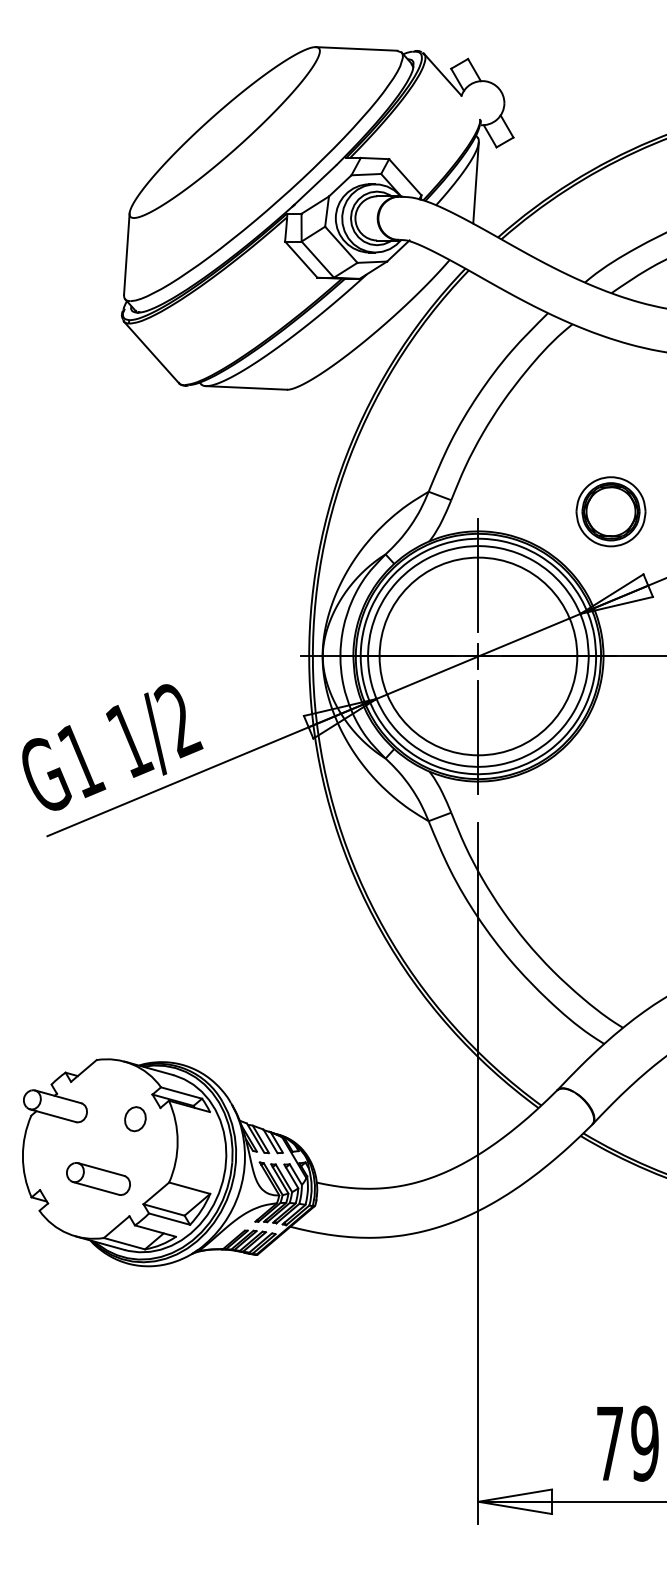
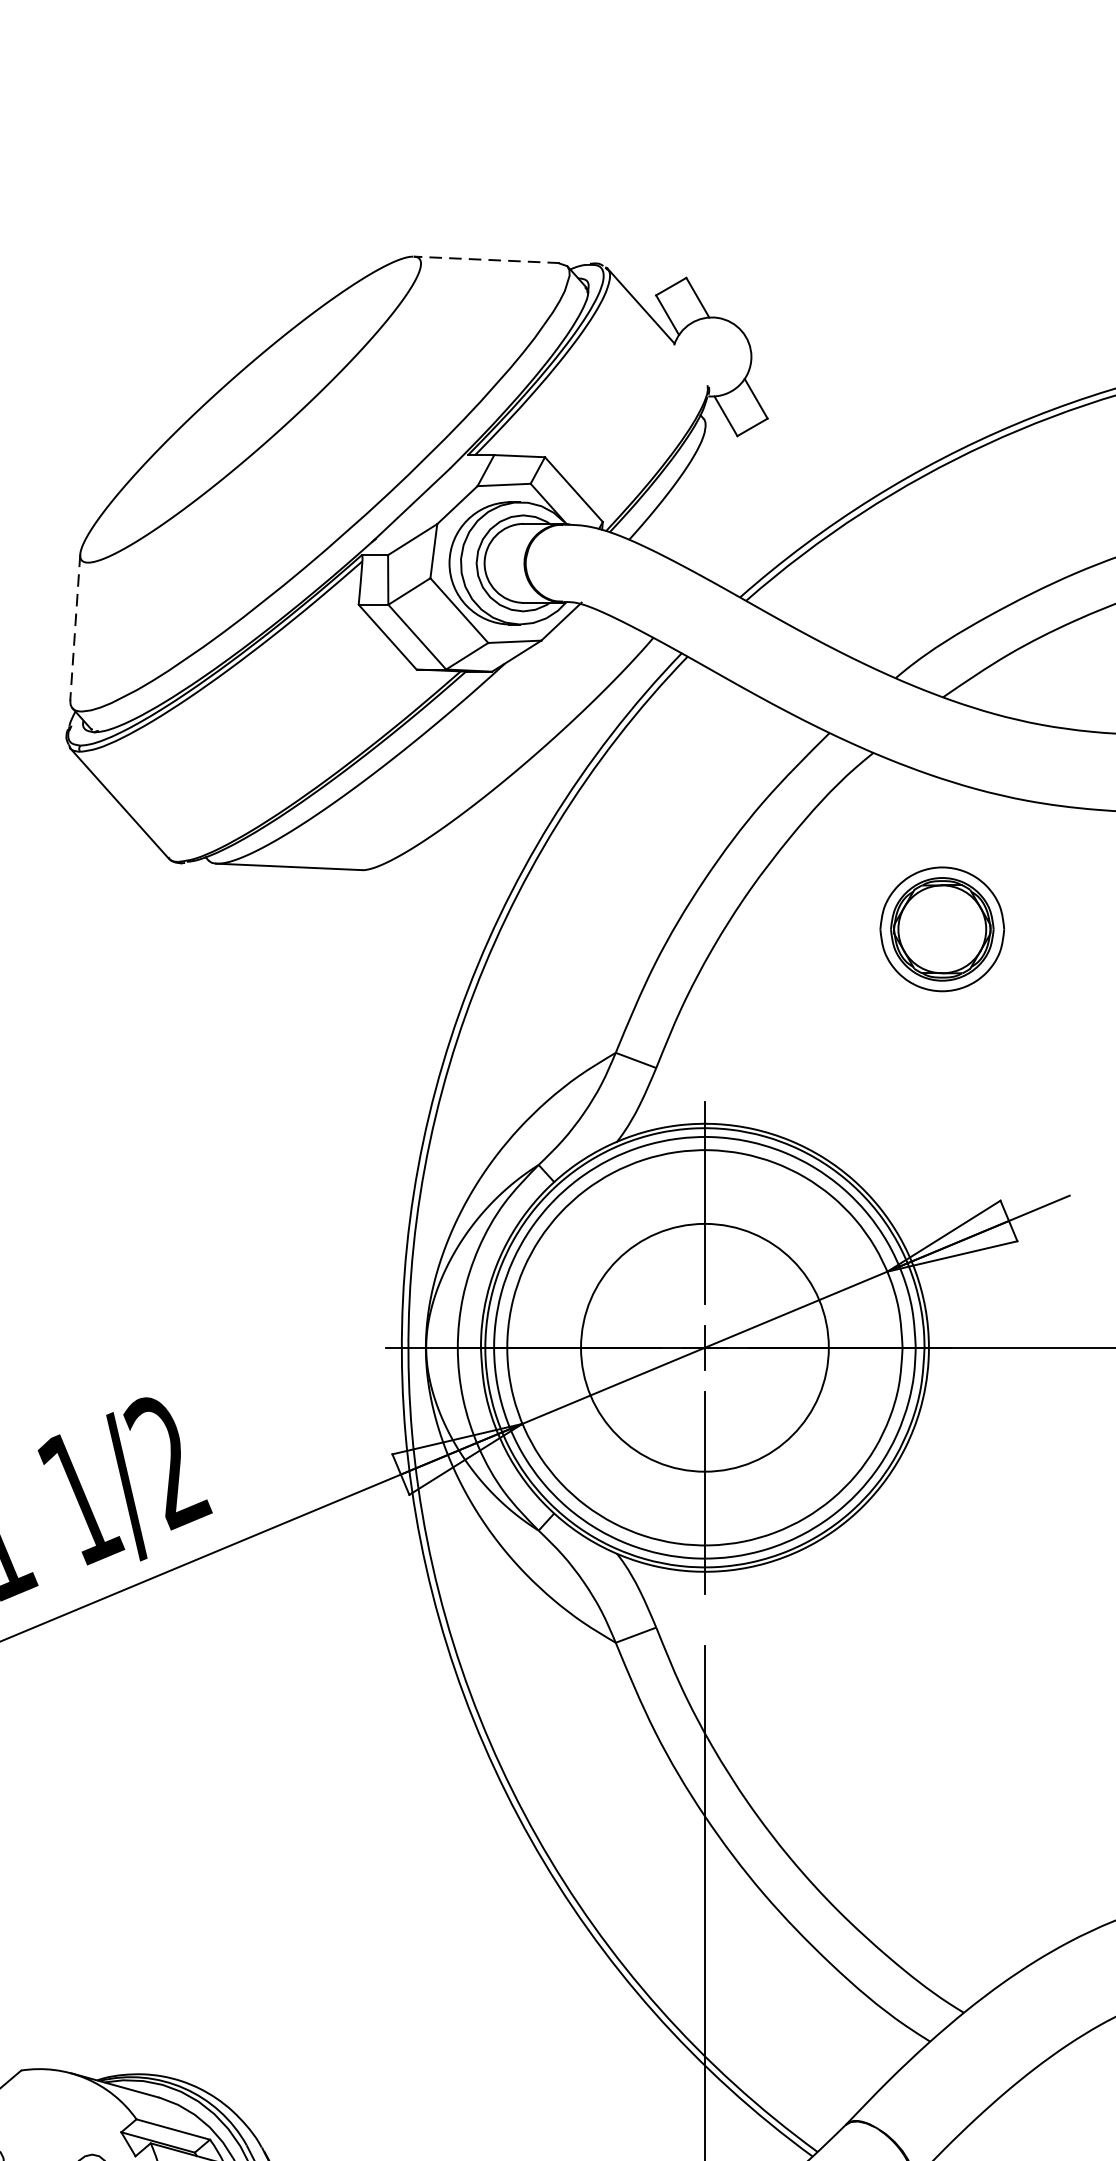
line: (356, 48) -> (486, 259), solid -> dashed
line: (475, 182) -> (699, 499), removed
line: (126, 254) -> (74, 627), solid -> dashed
part: (610, 511) -> (941, 928), moved
circle: (478, 656) -> (705, 1347), size x0.7

